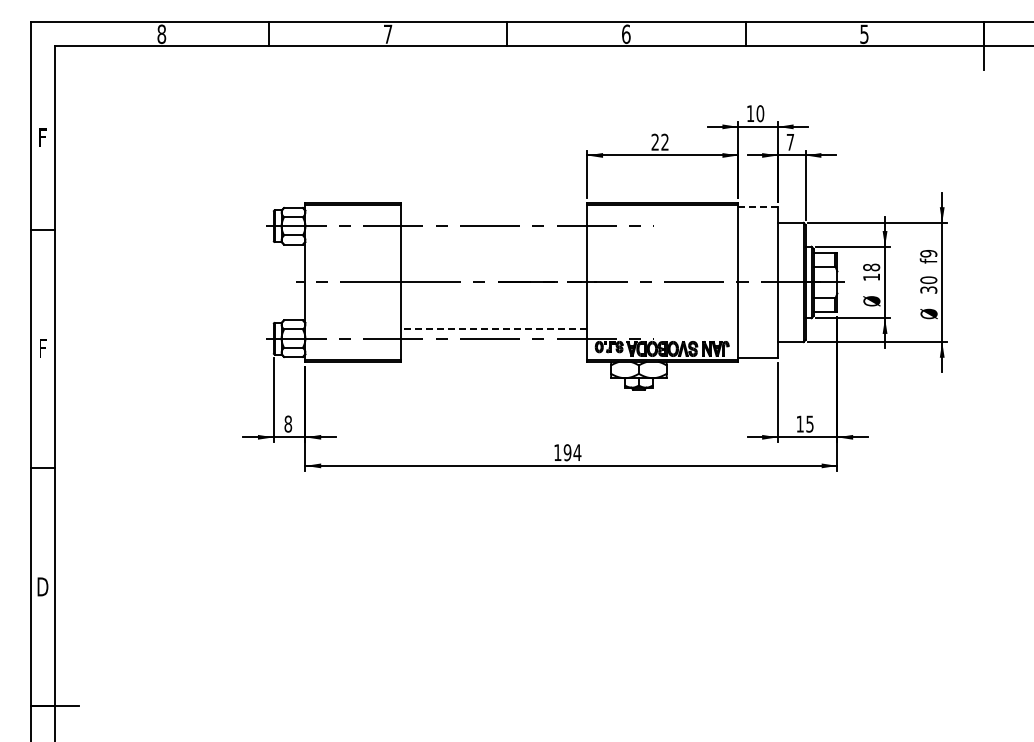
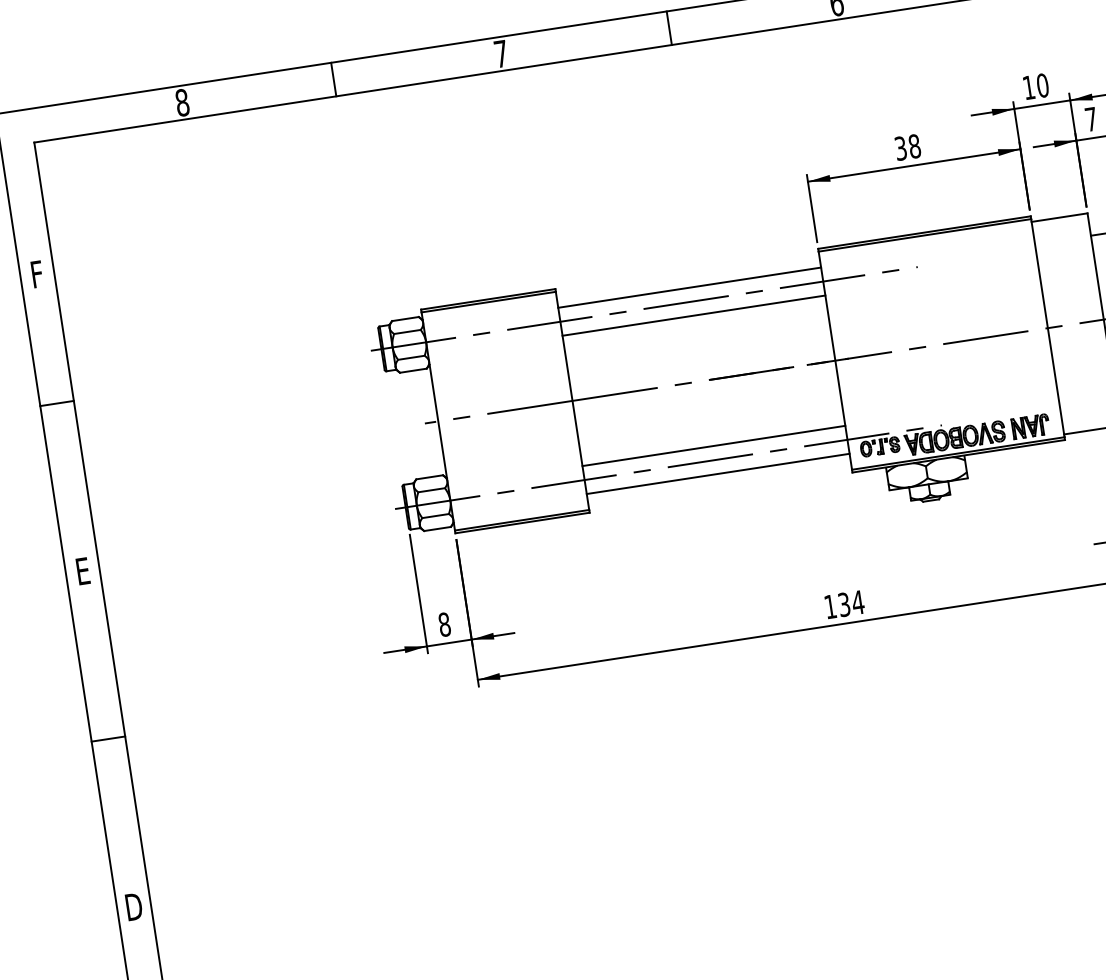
text: (659, 141) -> (906, 146), 22 -> 38
line: (758, 207) -> (1060, 218), dashed -> solid
line: (493, 216) -> (688, 287), added
line: (493, 236) -> (693, 316), added
line: (493, 328) -> (713, 445), dashed -> solid
text: (42, 348) -> (82, 571), F -> E
line: (493, 348) -> (717, 473), added
text: (567, 452) -> (844, 604), 194 -> 134

